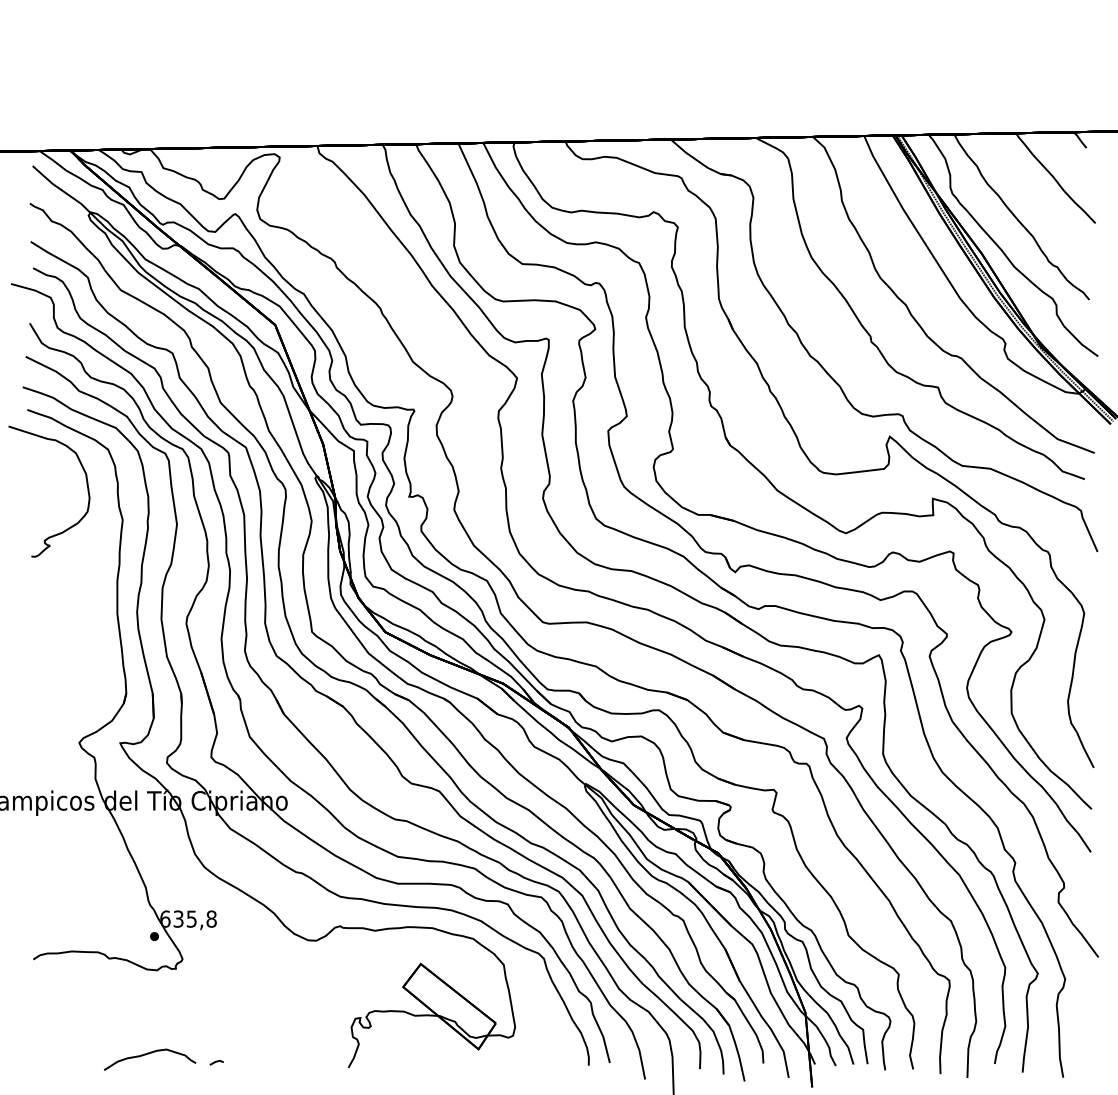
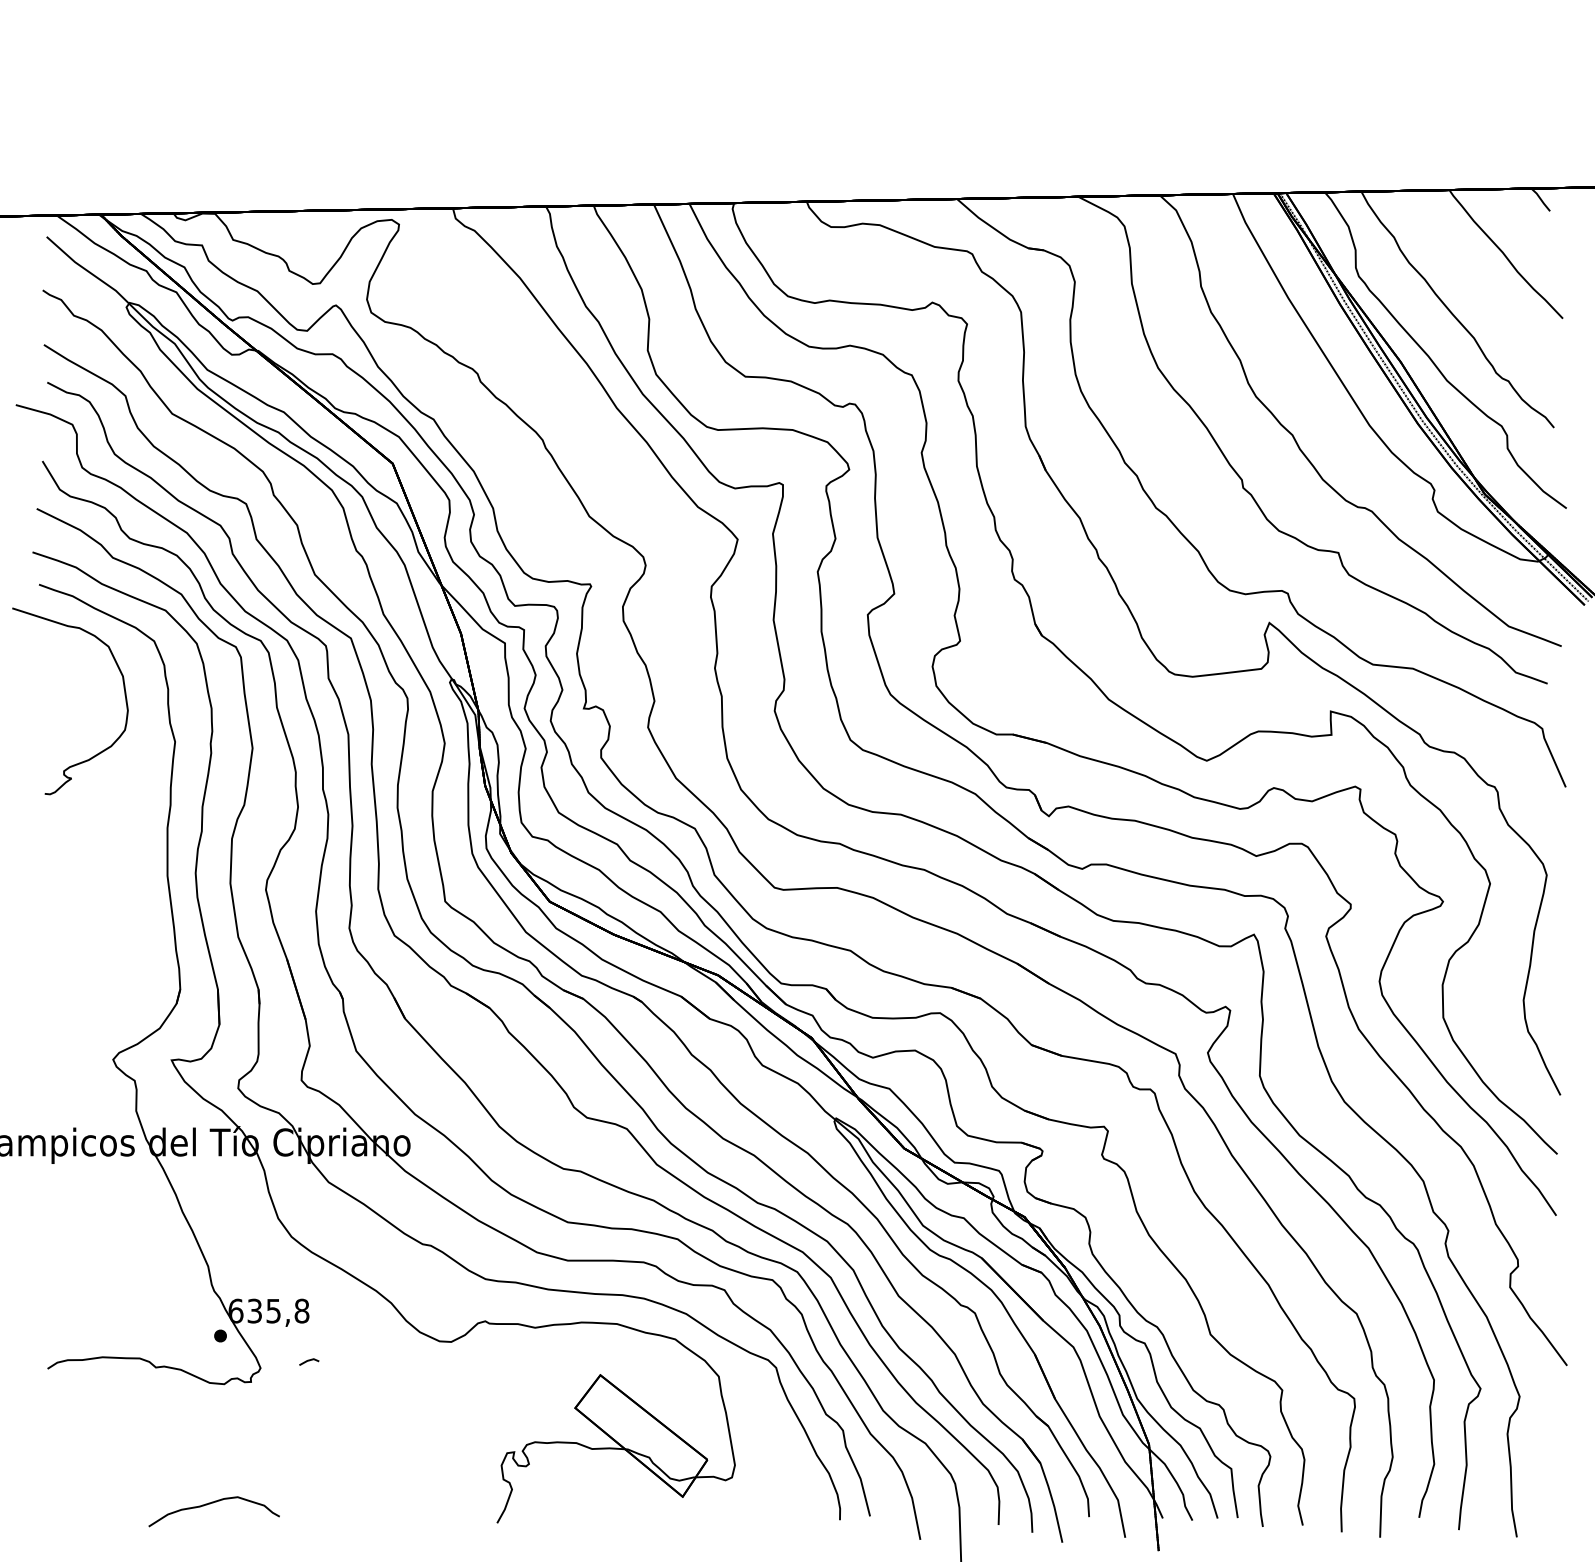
line: (216, 1062) -> (309, 1361), moved

